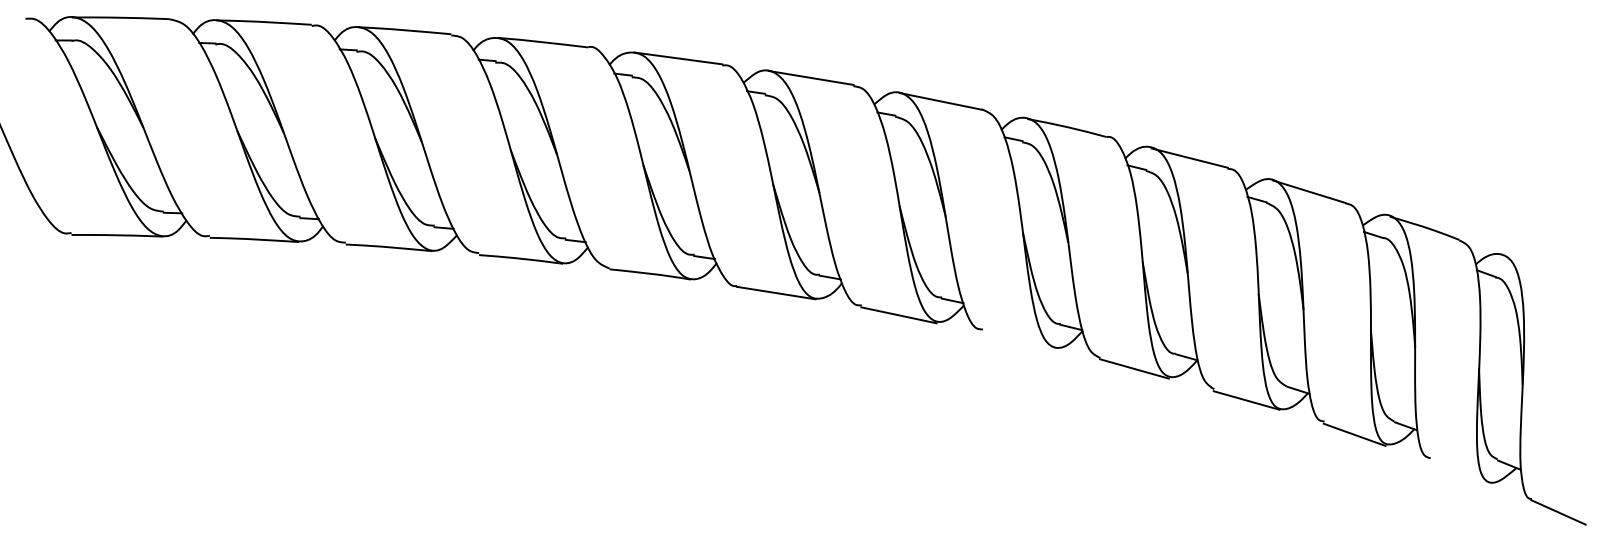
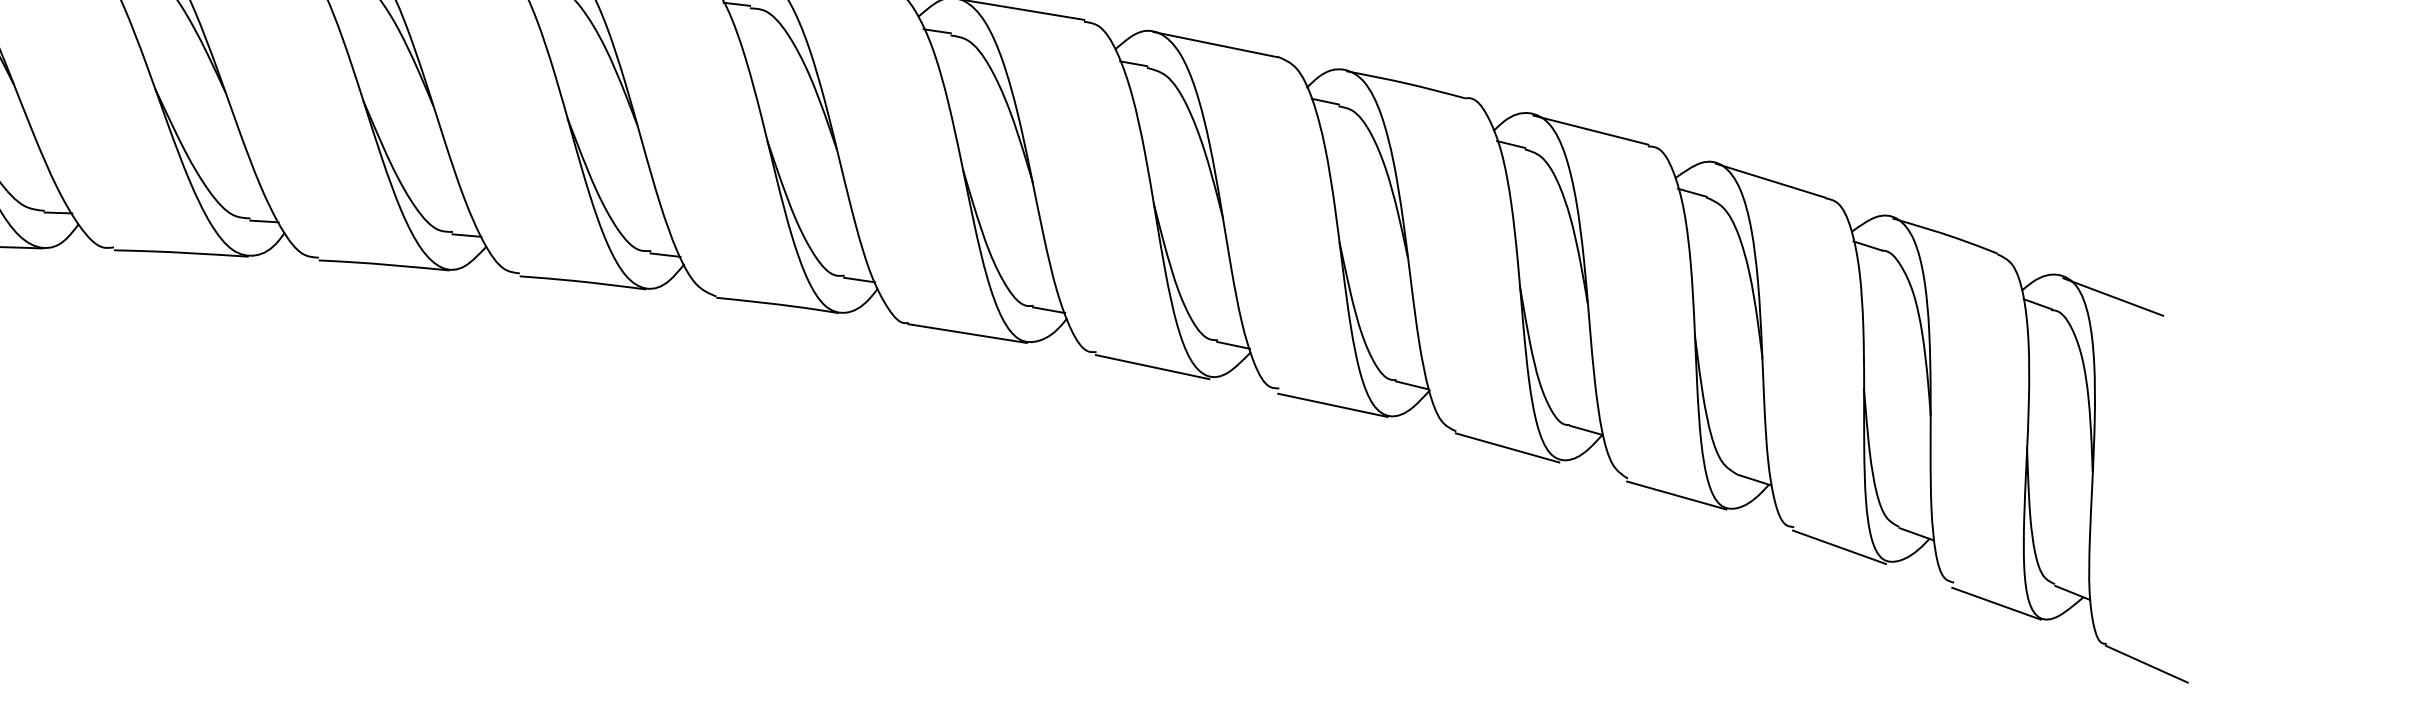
line: (1536, 268) -> (2113, 296), added
line: (1018, 340) -> (1332, 405), added
line: (1458, 471) -> (1996, 602), added

